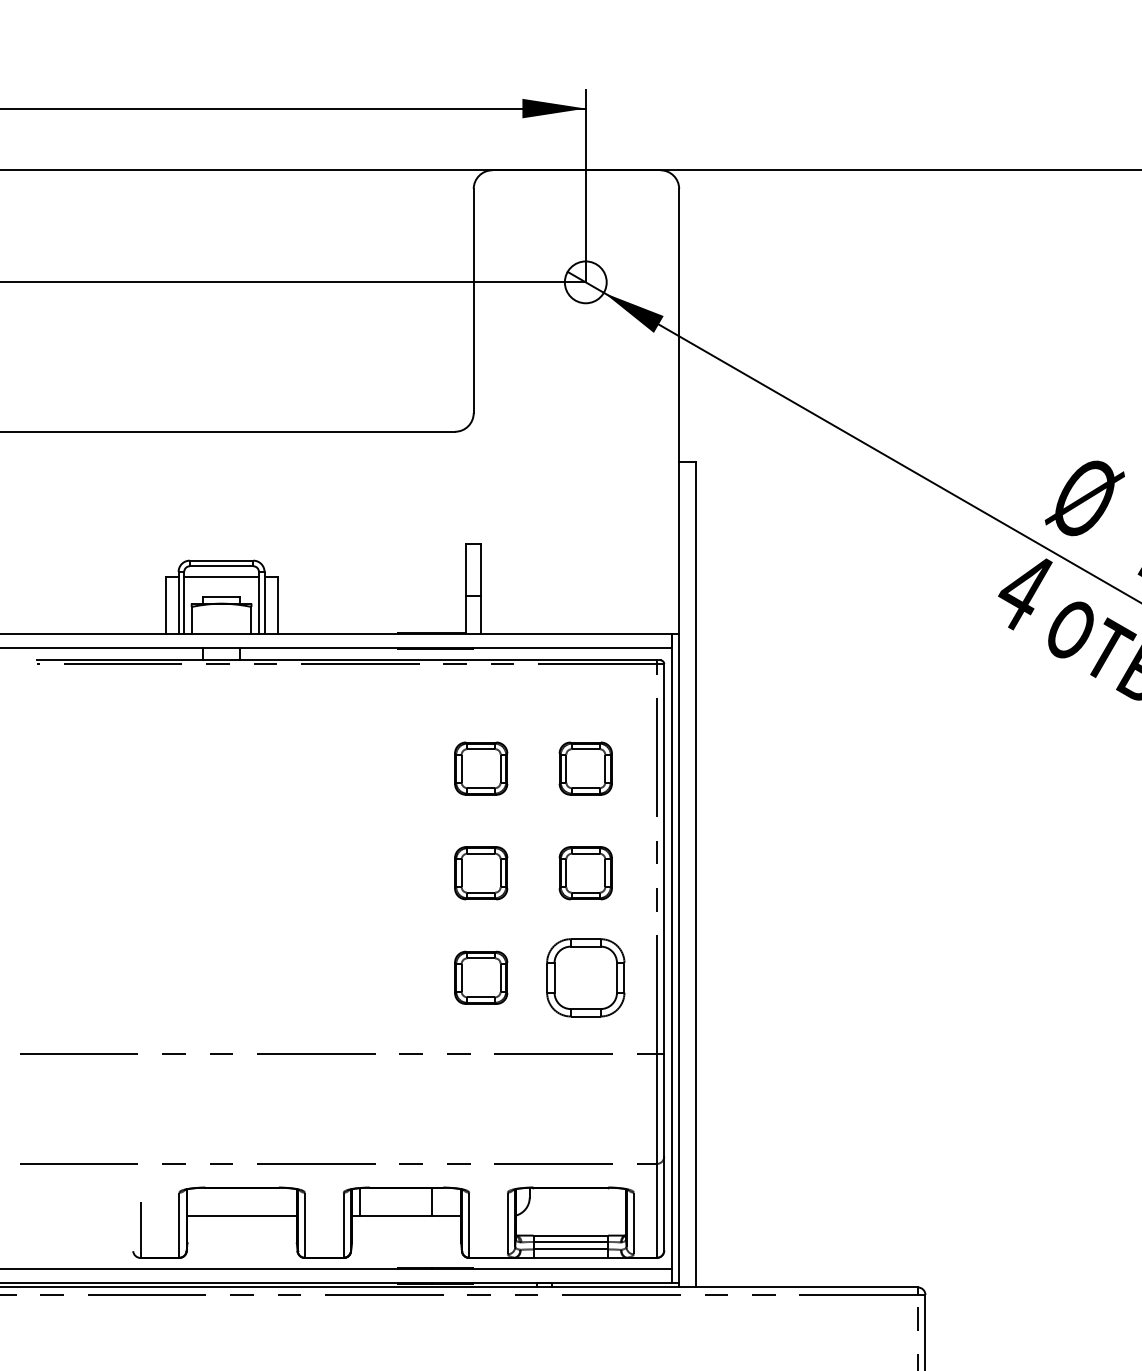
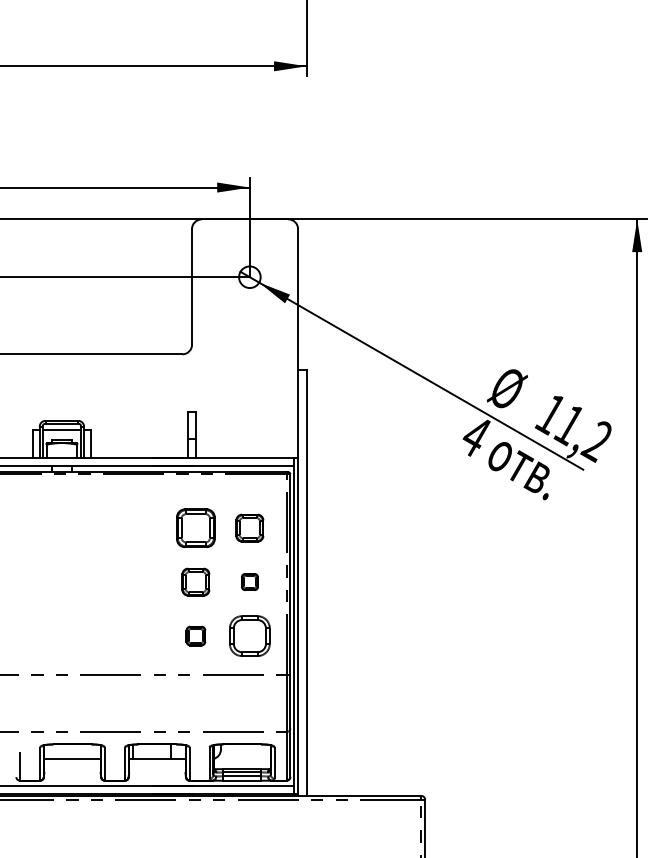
part: (480, 767) -> (195, 527), size x1.4
part: (585, 871) -> (249, 581), size x0.6
part: (480, 976) -> (195, 635), size x0.7

